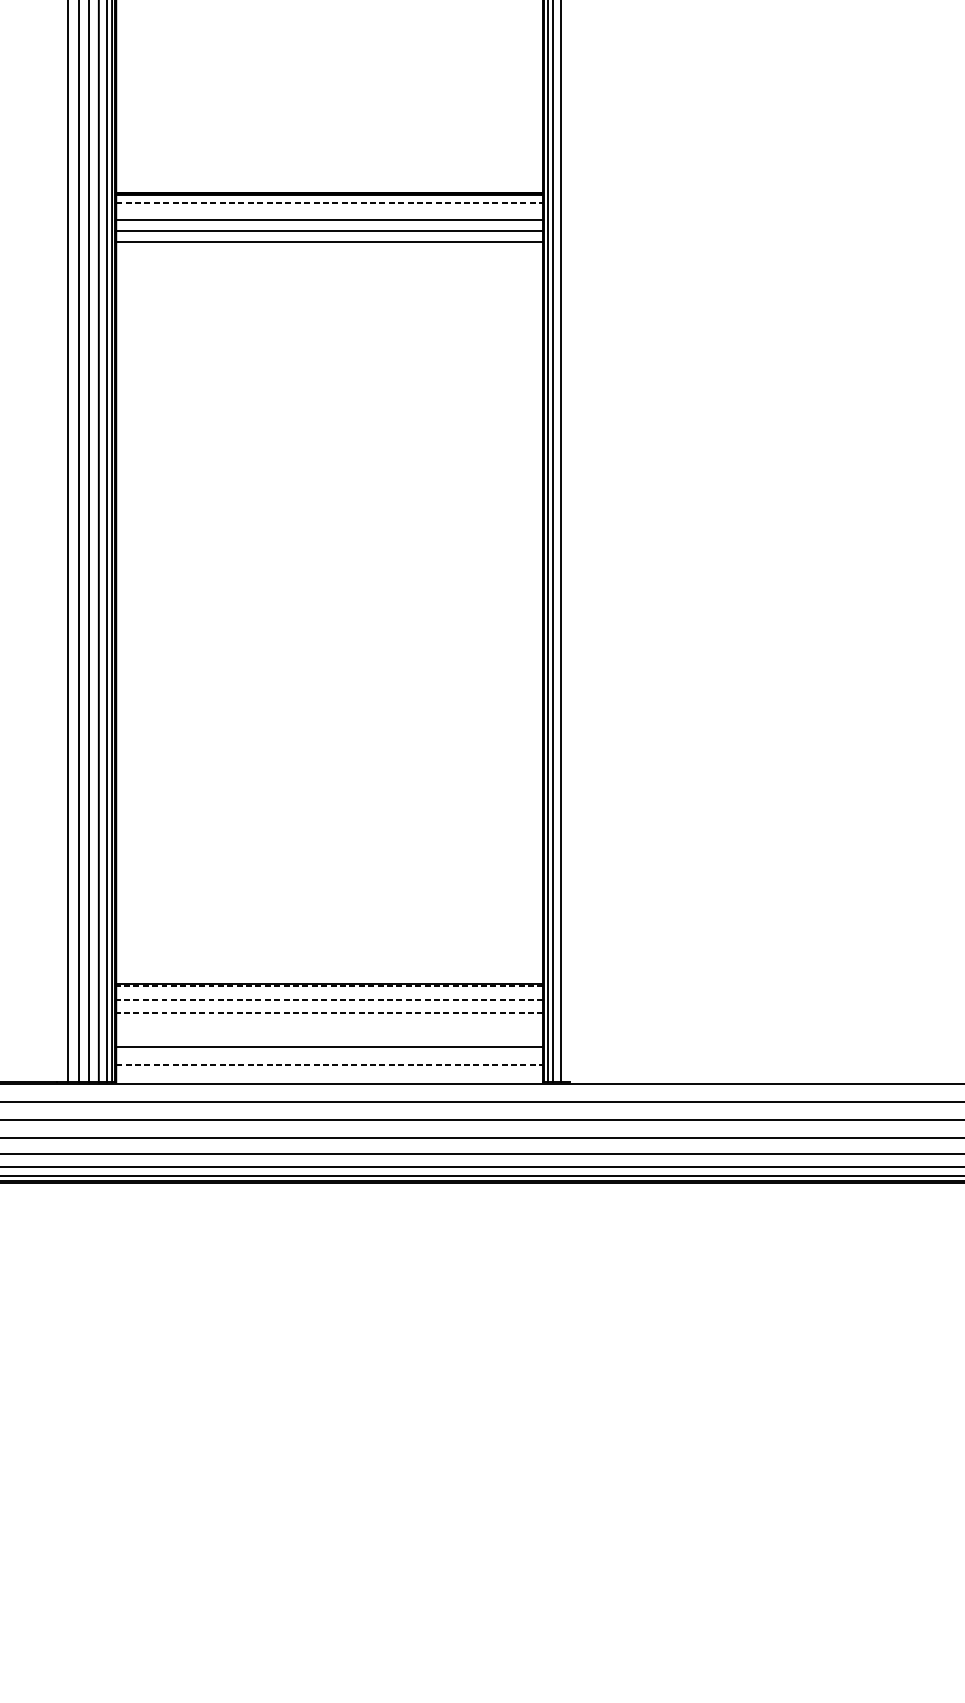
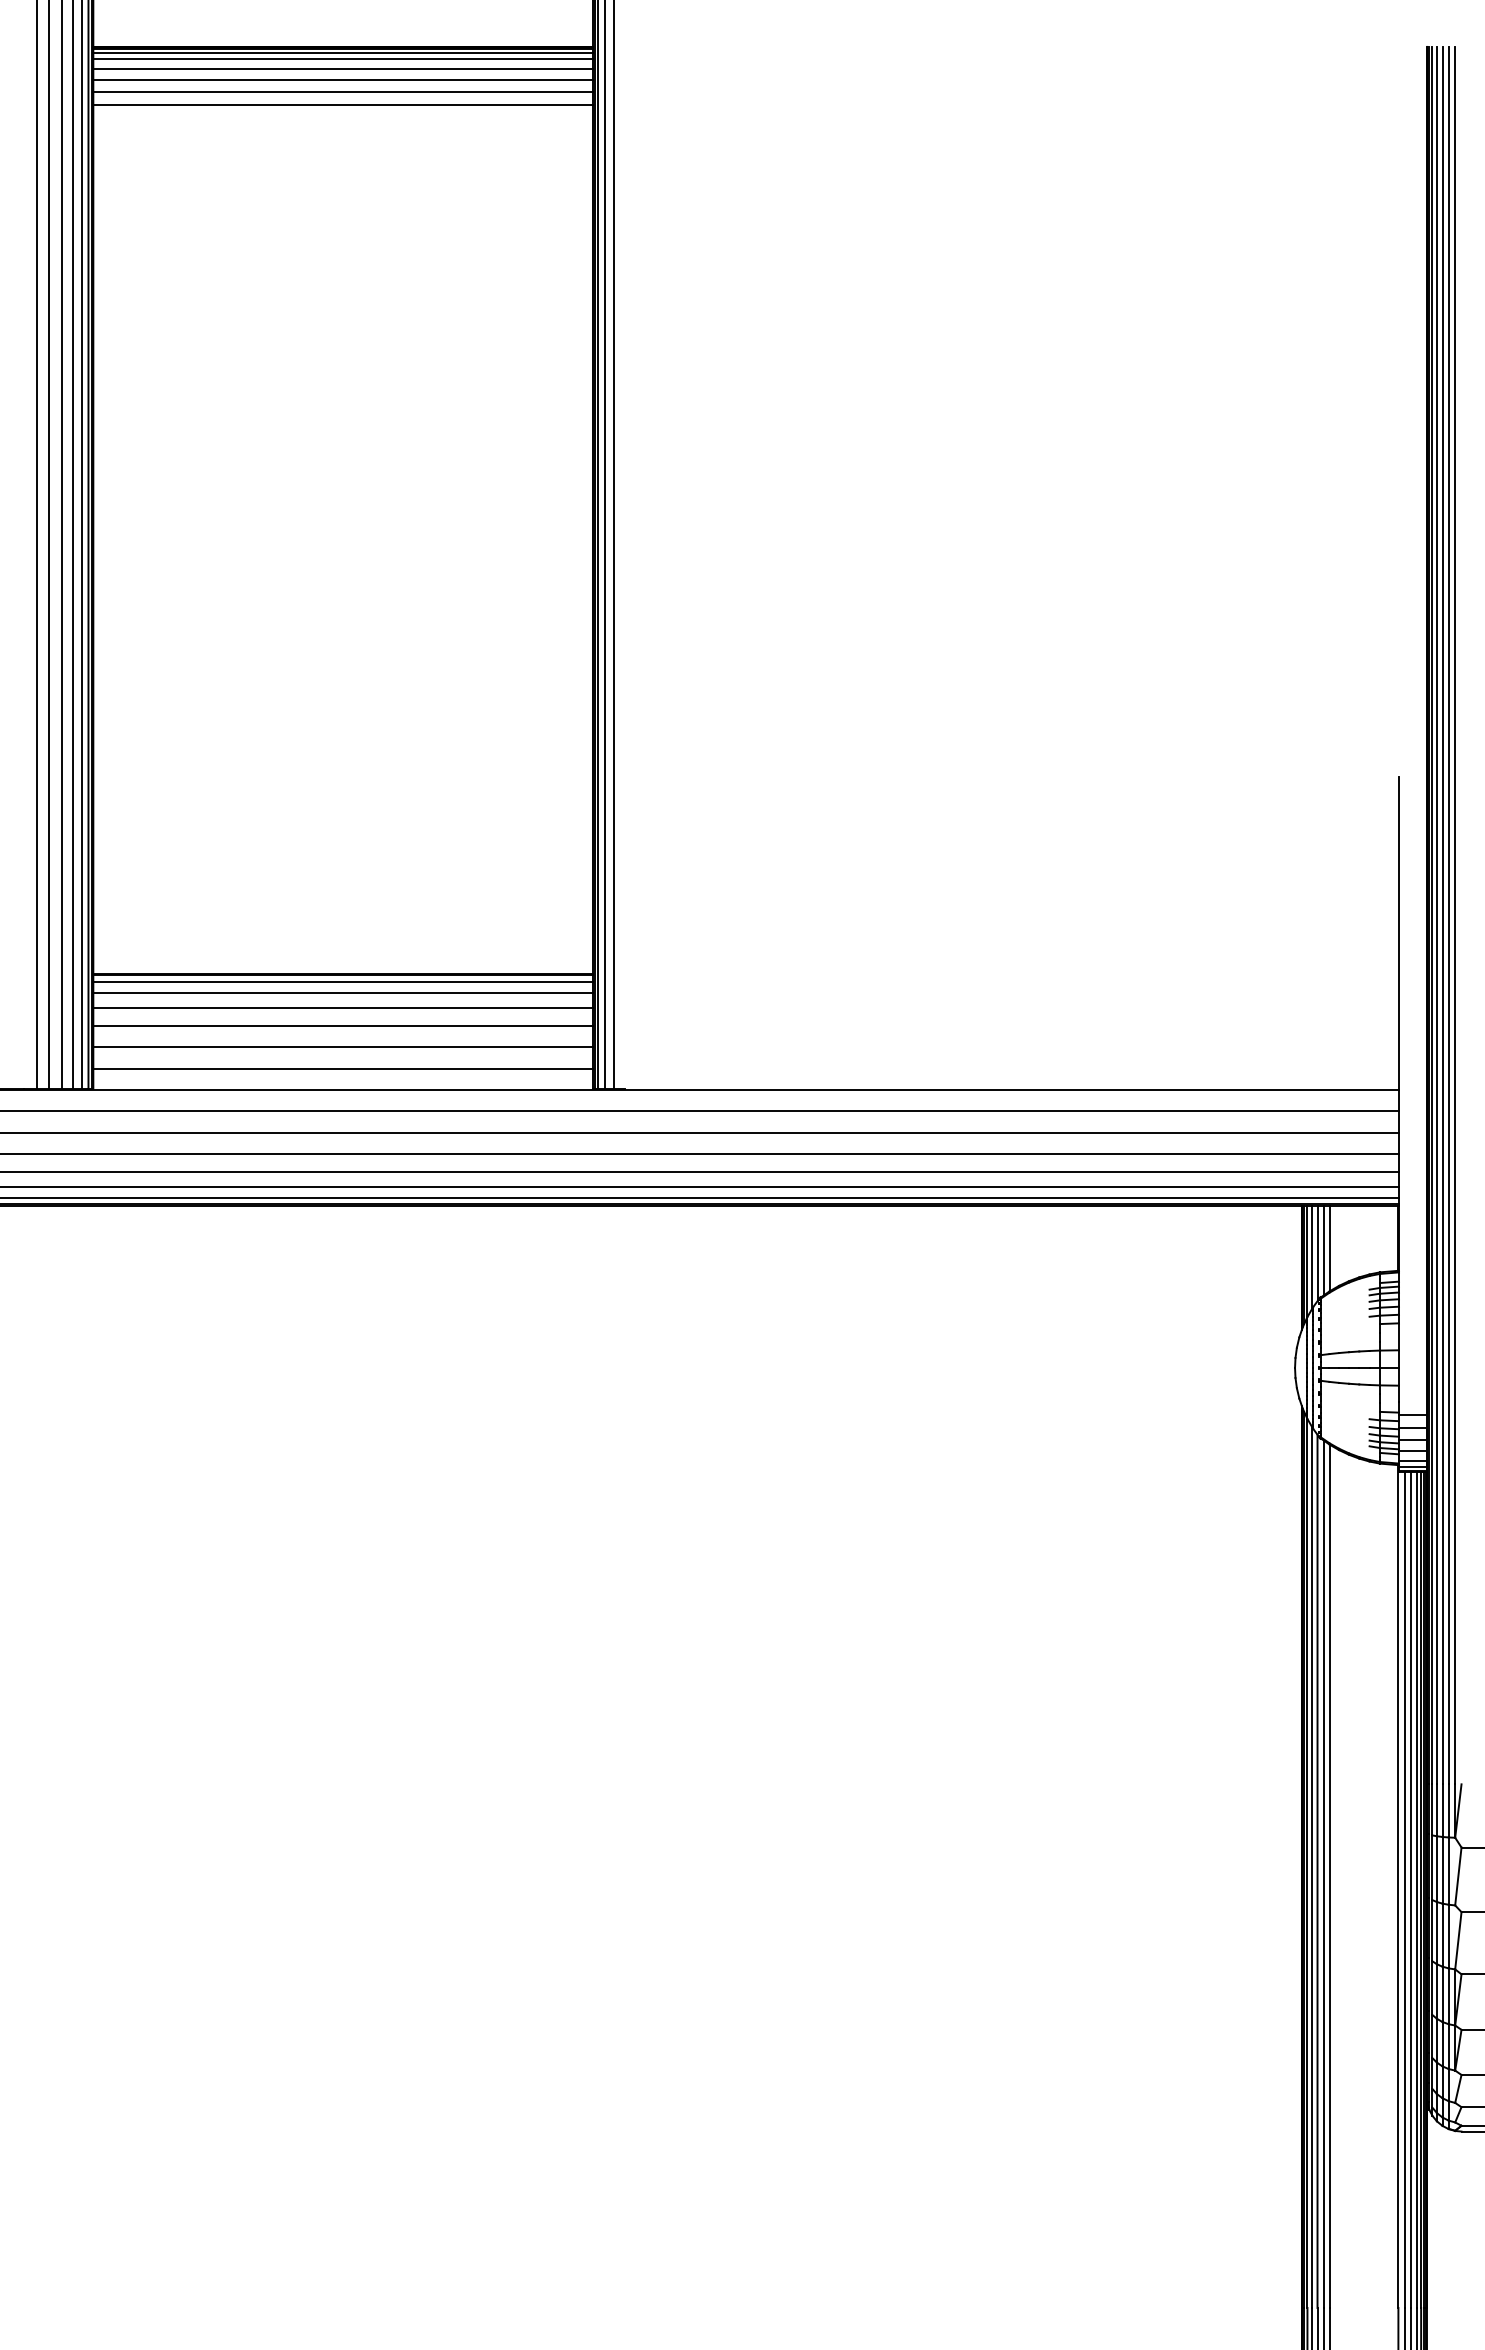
line: (329, 198) -> (343, 53), added
line: (329, 203) -> (343, 59), dashed -> solid
line: (329, 210) -> (343, 68), added
line: (329, 985) -> (342, 975), dashed -> solid
line: (329, 990) -> (343, 981), added
line: (329, 1000) -> (342, 992), dashed -> solid
line: (329, 1013) -> (342, 1007), dashed -> solid
line: (329, 1029) -> (343, 1026), added
line: (329, 1065) -> (343, 1068), dashed -> solid

